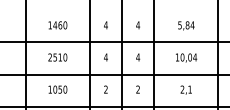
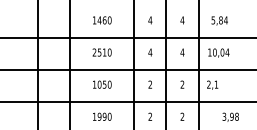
text: (186, 25) -> (219, 20), moved
text: (186, 57) -> (218, 52), moved
text: (186, 89) -> (212, 84), moved

